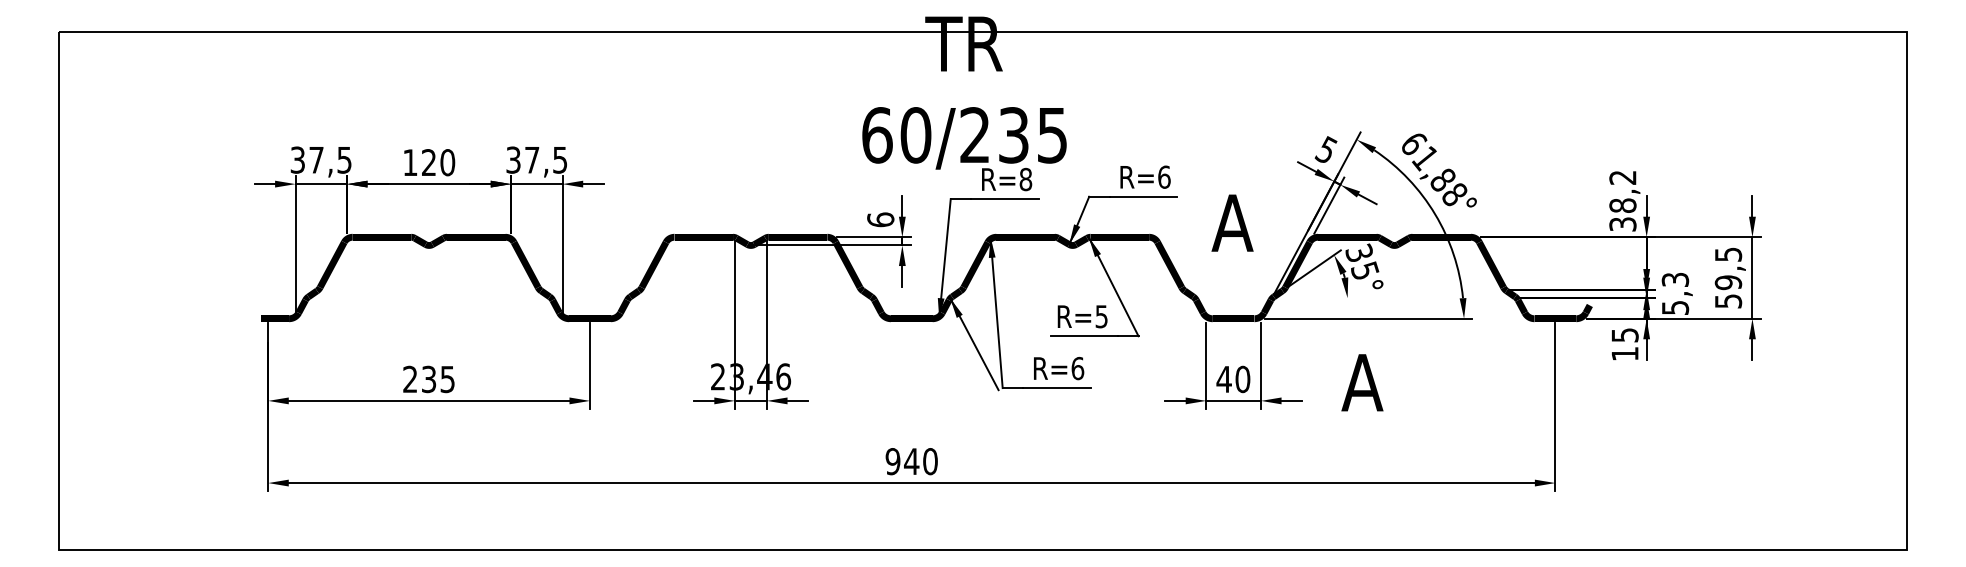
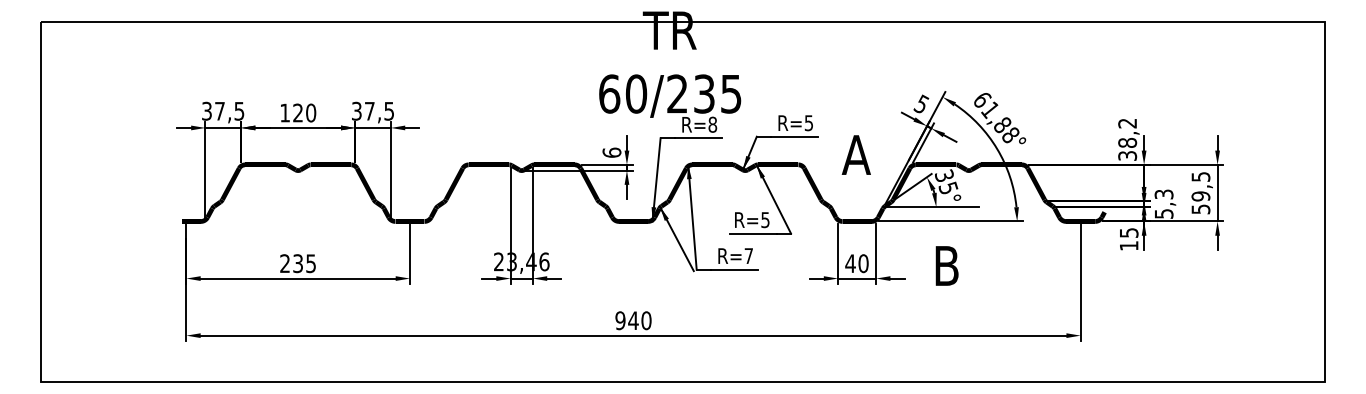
text: (1163, 177) -> (808, 123), R=6 -> R=5
line: (1340, 298) -> (931, 207), added
text: (1077, 369) -> (748, 256), R=6 -> R=7
text: (1362, 382) -> (946, 265), A -> B

